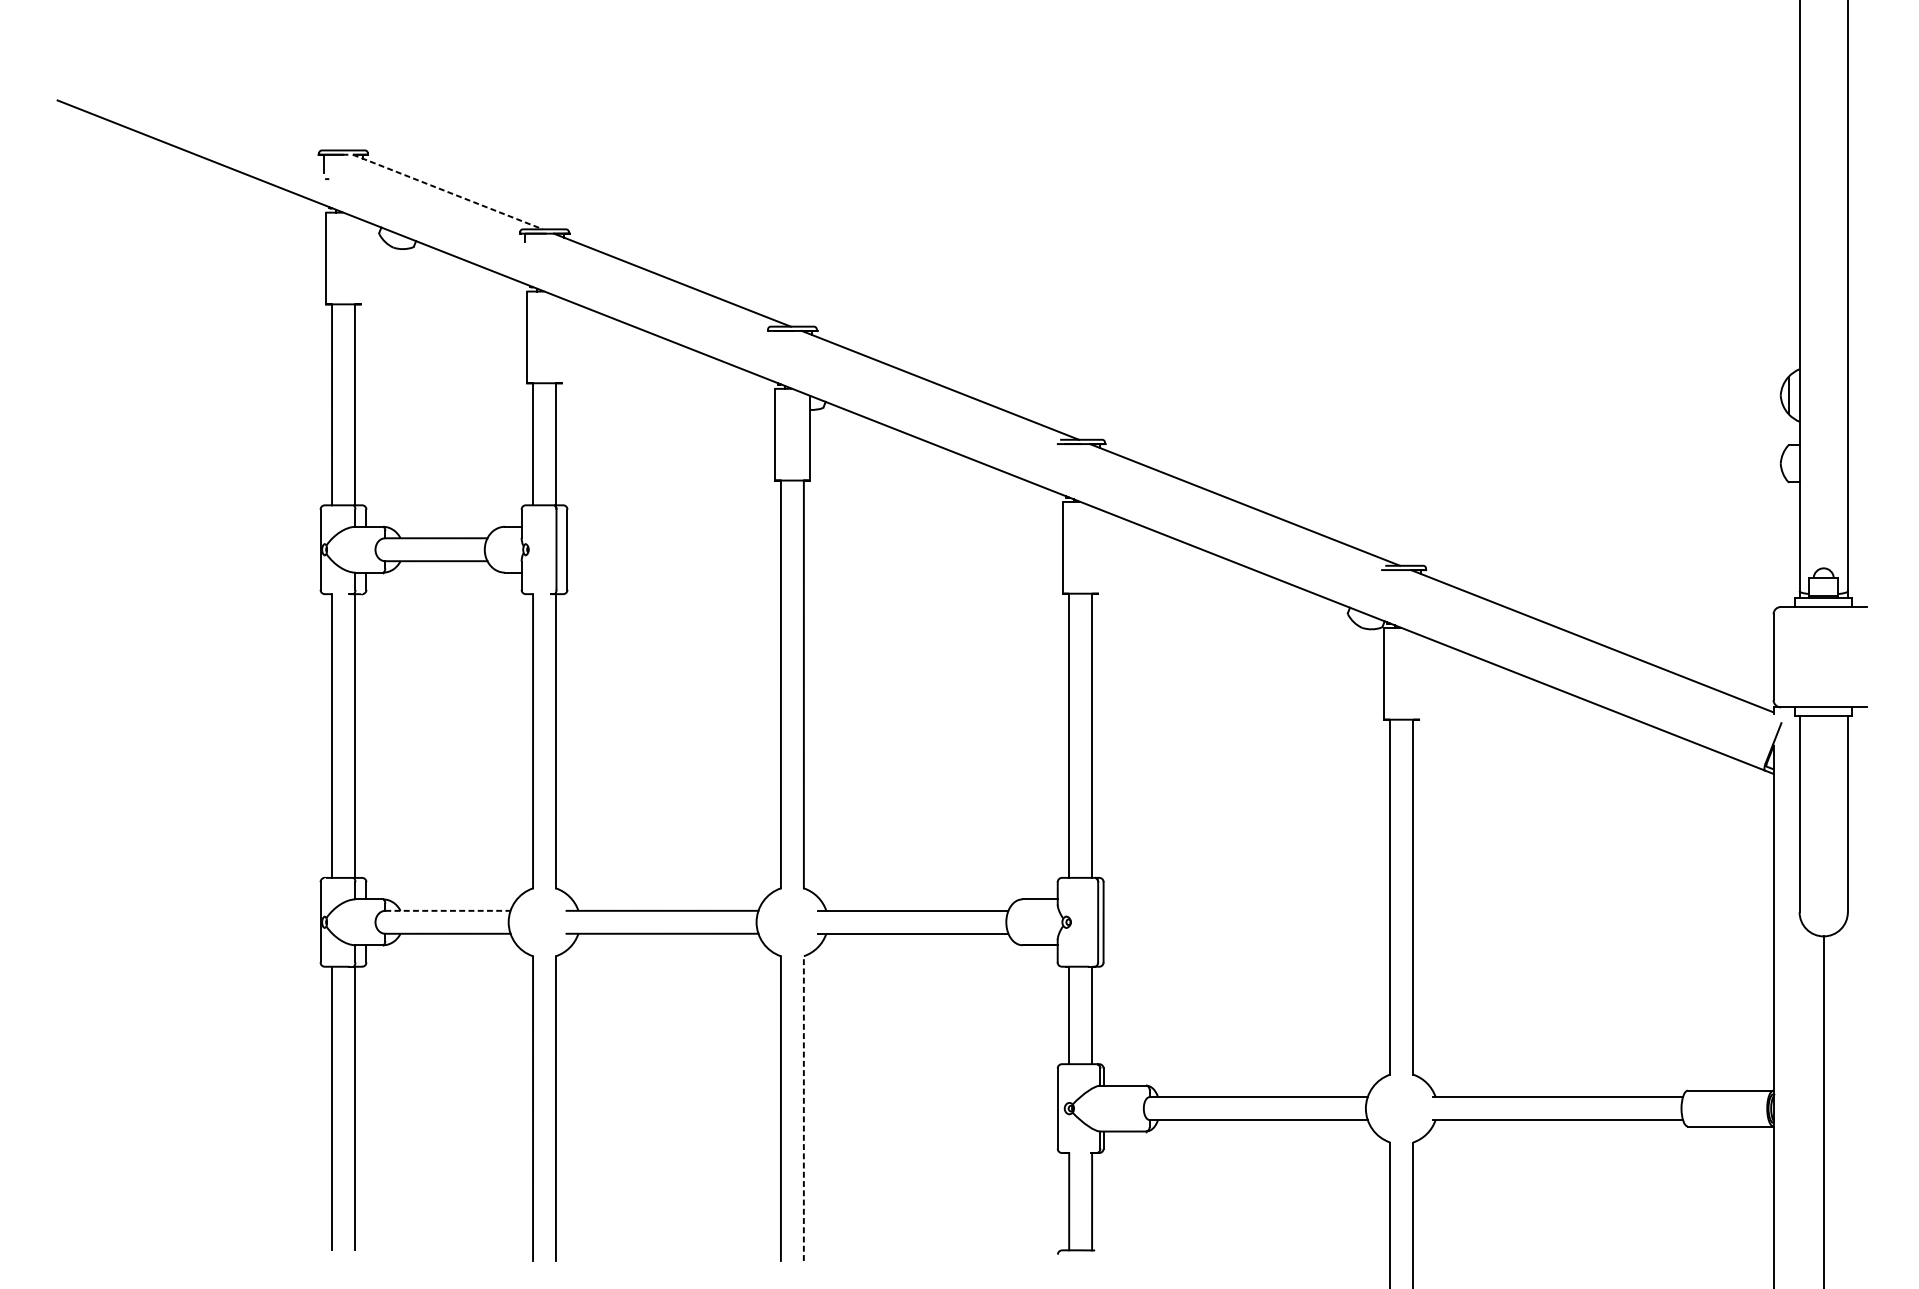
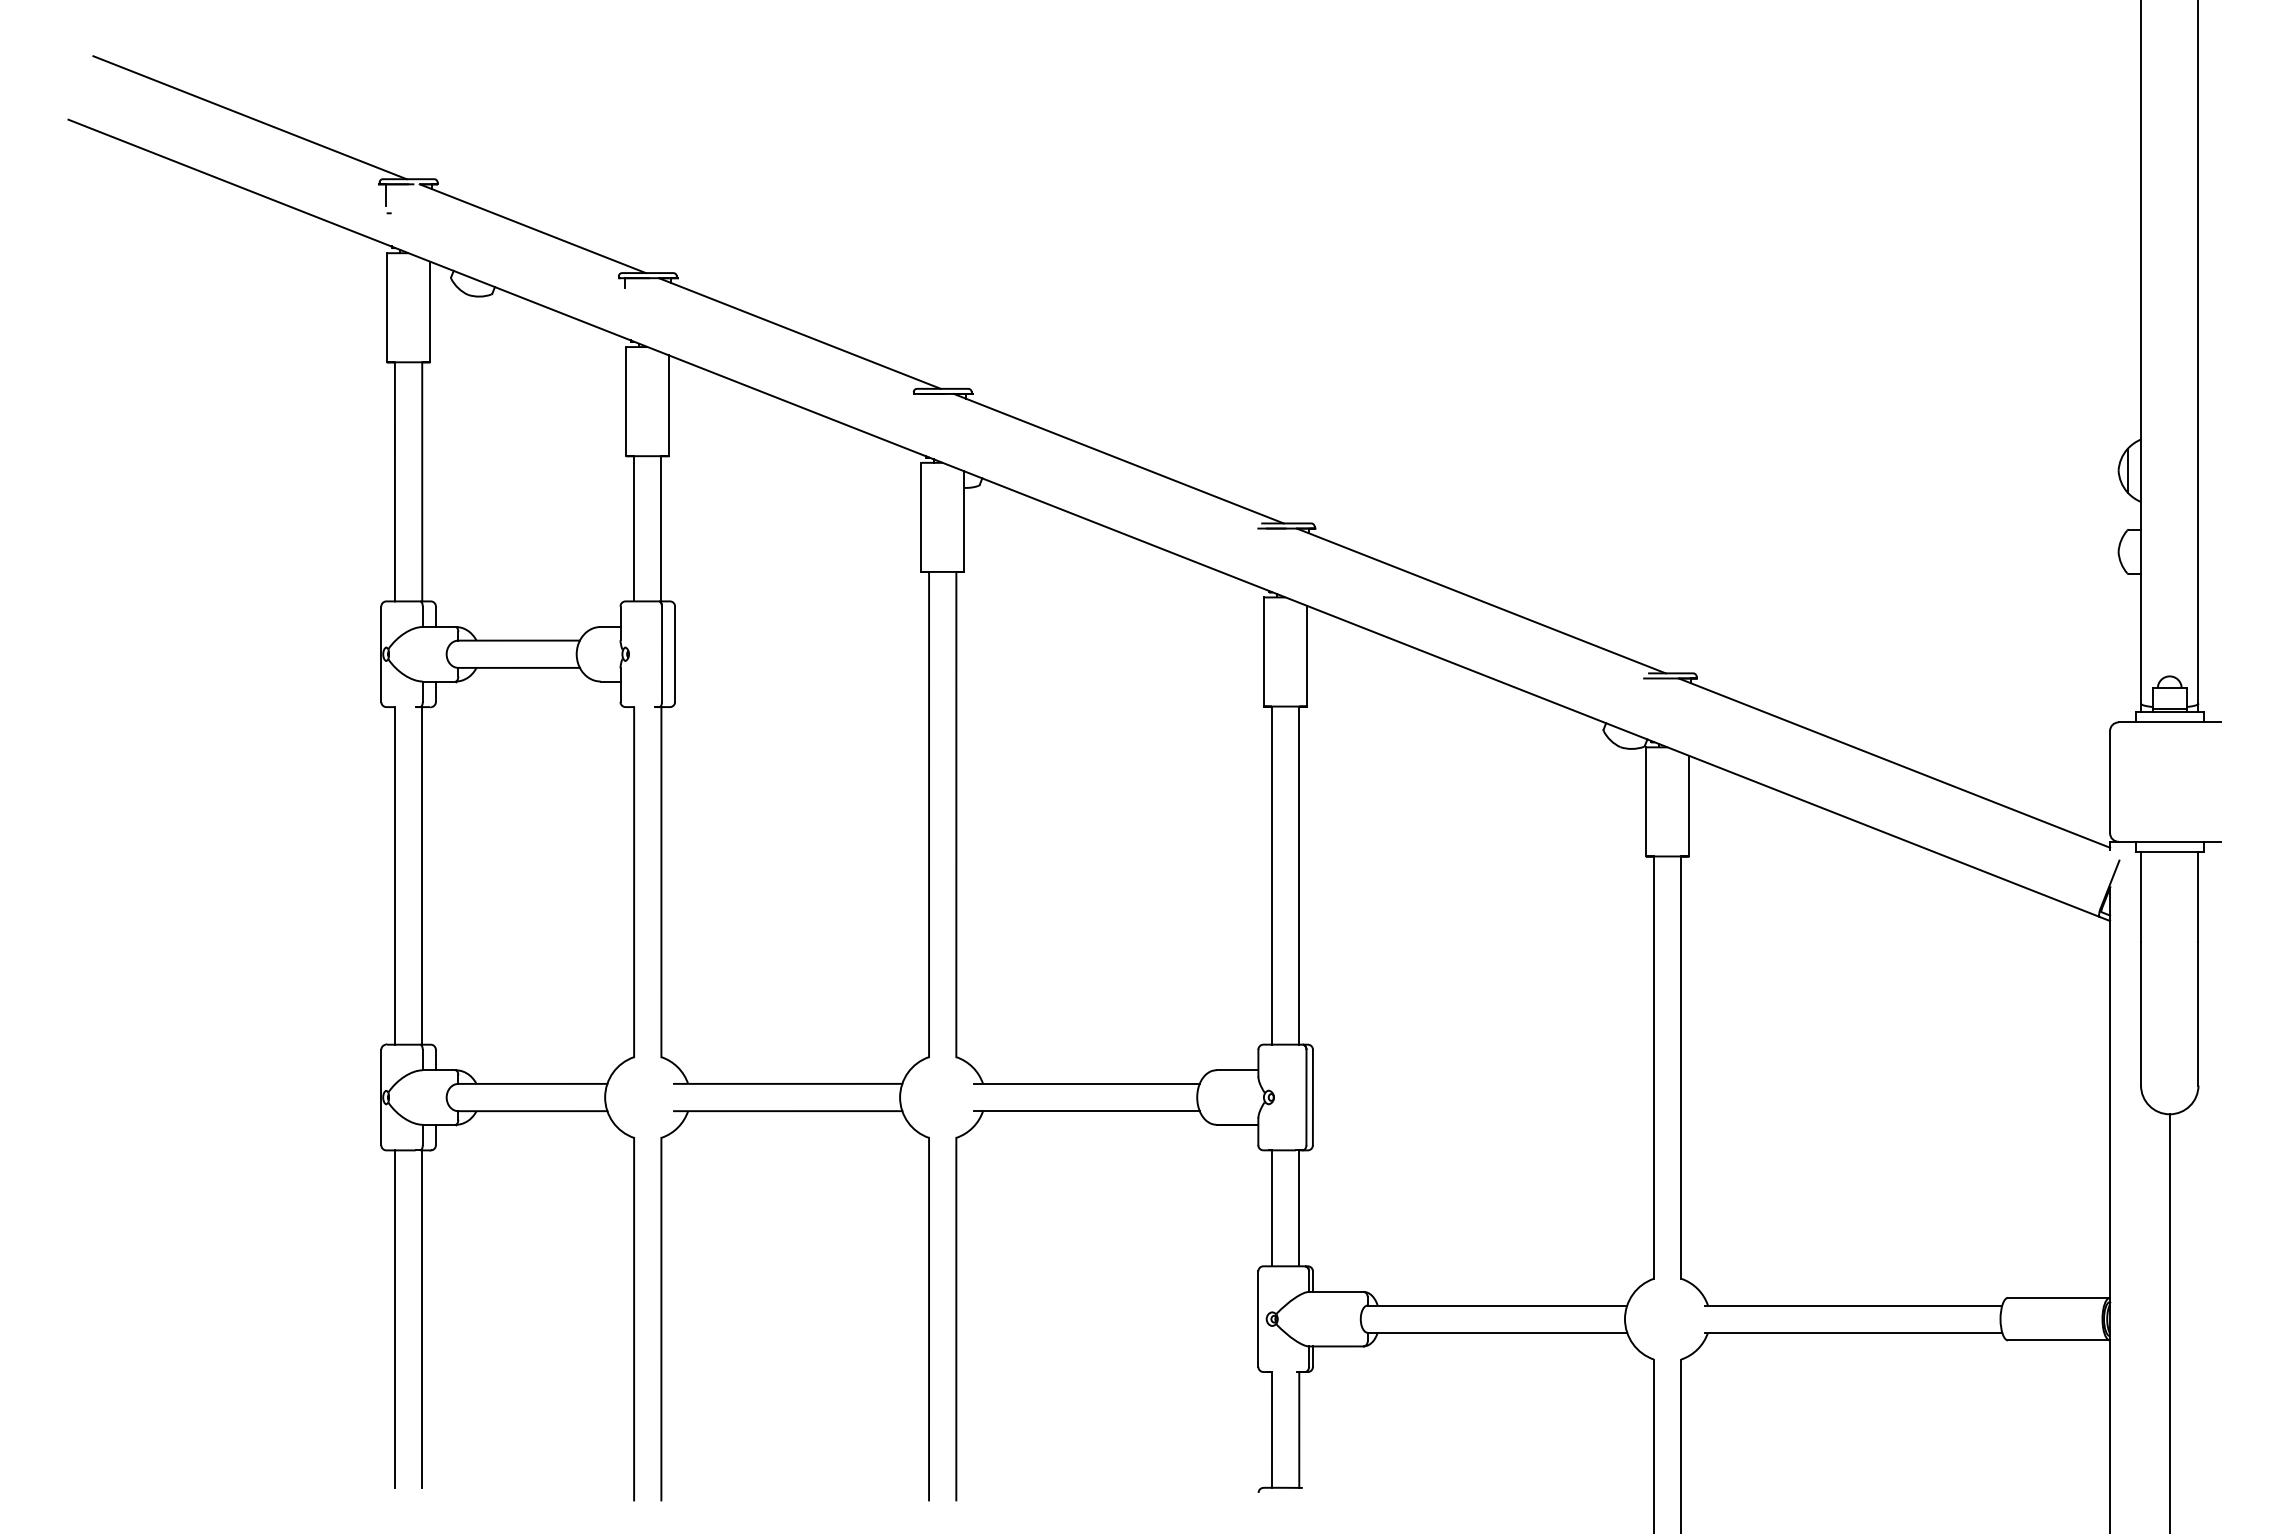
line: (209, 98) -> (249, 117), added
line: (448, 191) -> (533, 228), dashed -> solid
line: (361, 261) -> (429, 311), added
line: (562, 340) -> (669, 405), added
line: (1098, 550) -> (1306, 655), added
line: (1419, 676) -> (1688, 805), added
line: (447, 910) -> (532, 1083), dashed -> solid
line: (804, 1108) -> (956, 1318), dashed -> solid

